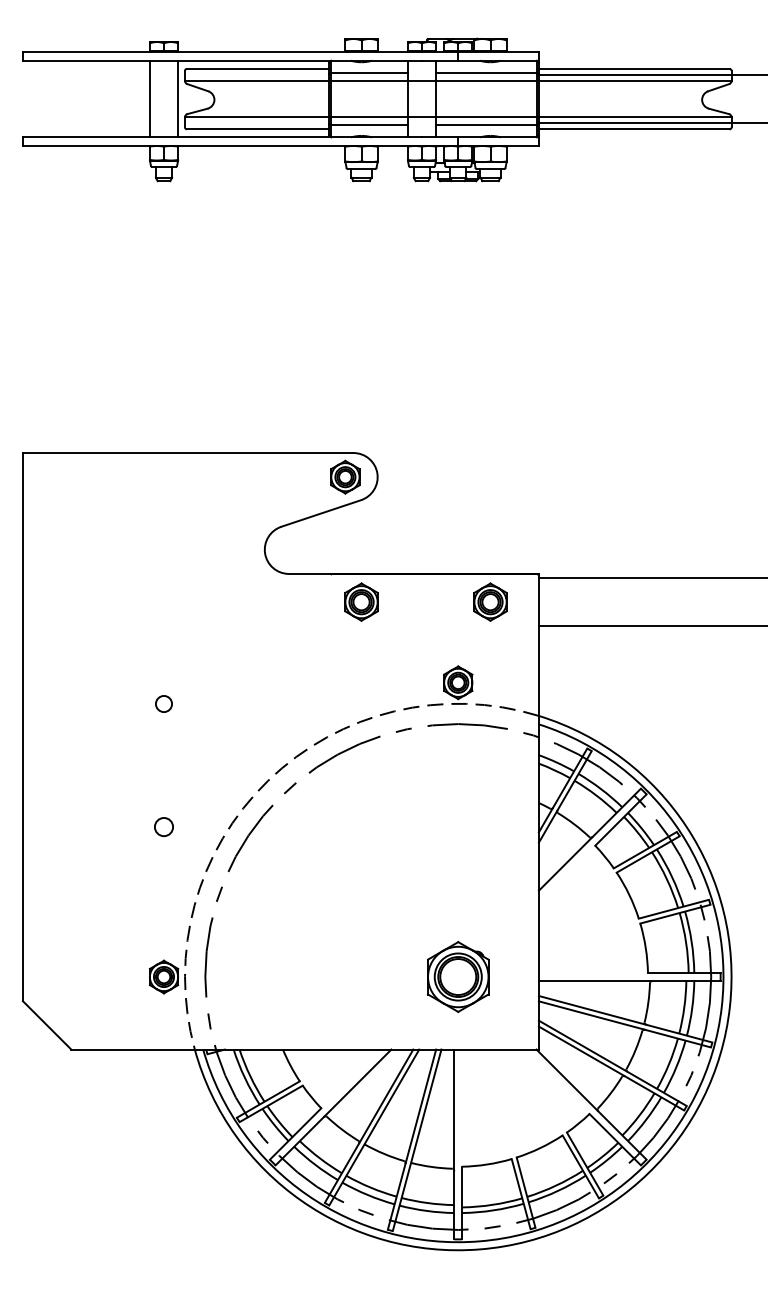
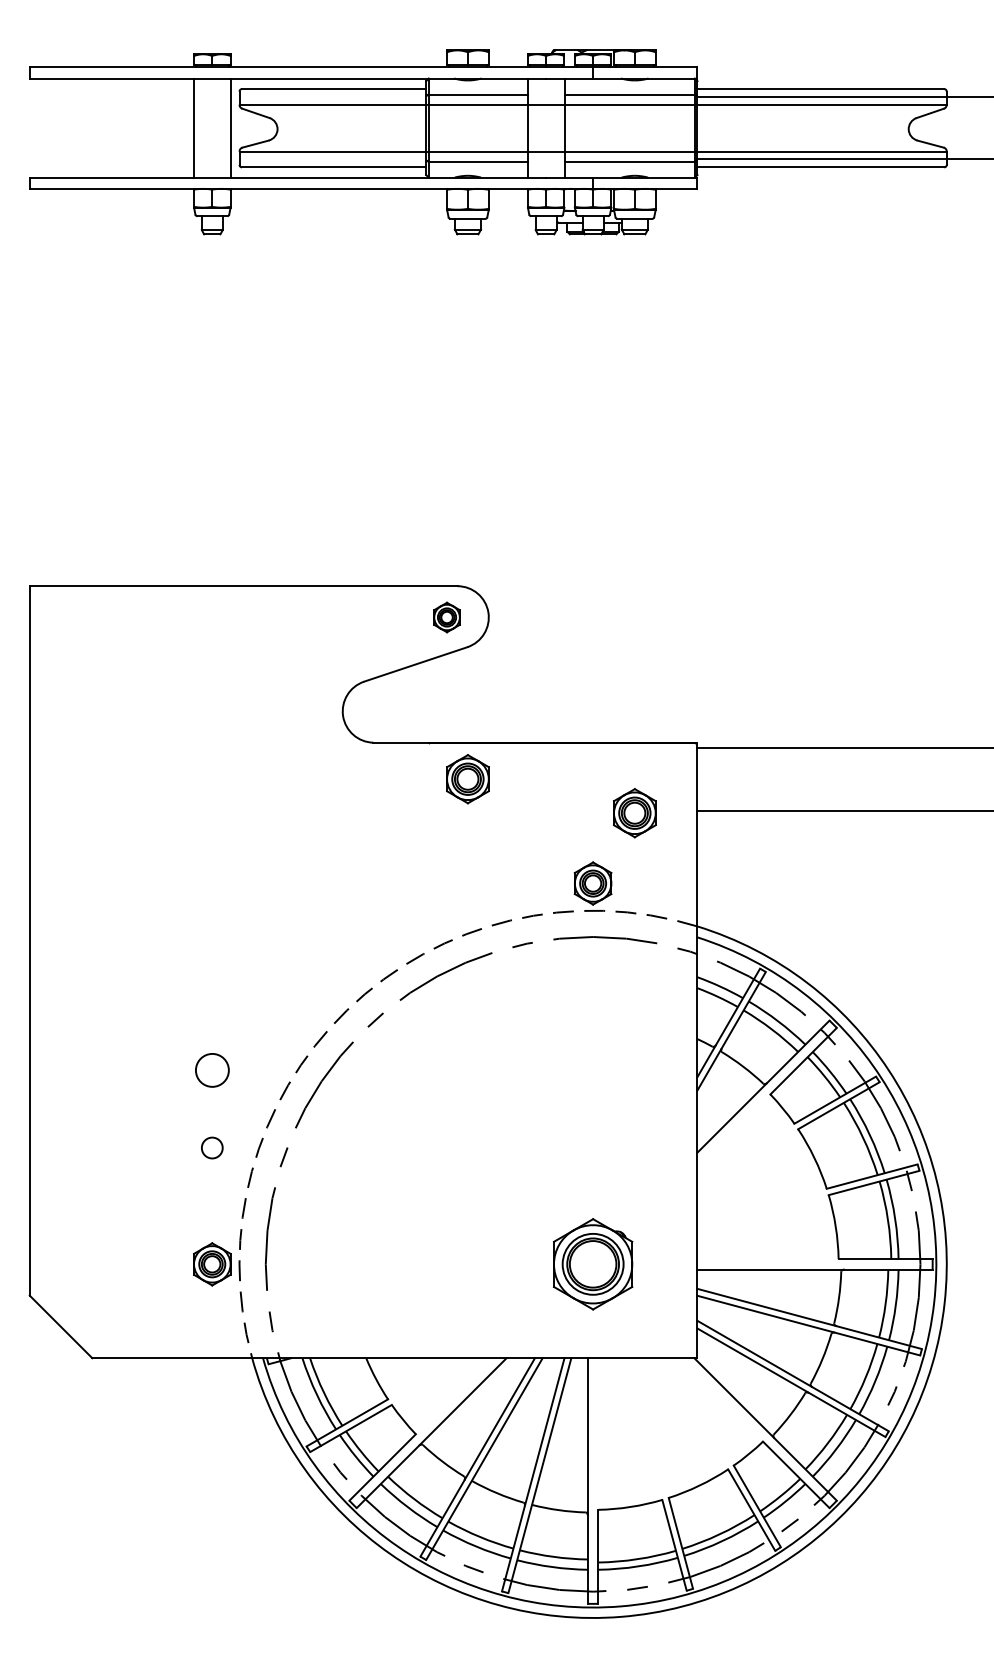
part: (344, 477) -> (446, 617), size x0.7
part: (490, 602) -> (634, 813), moved
circle: (164, 703) -> (212, 1147), moved
circle: (163, 826) -> (211, 1069), size x1.4

